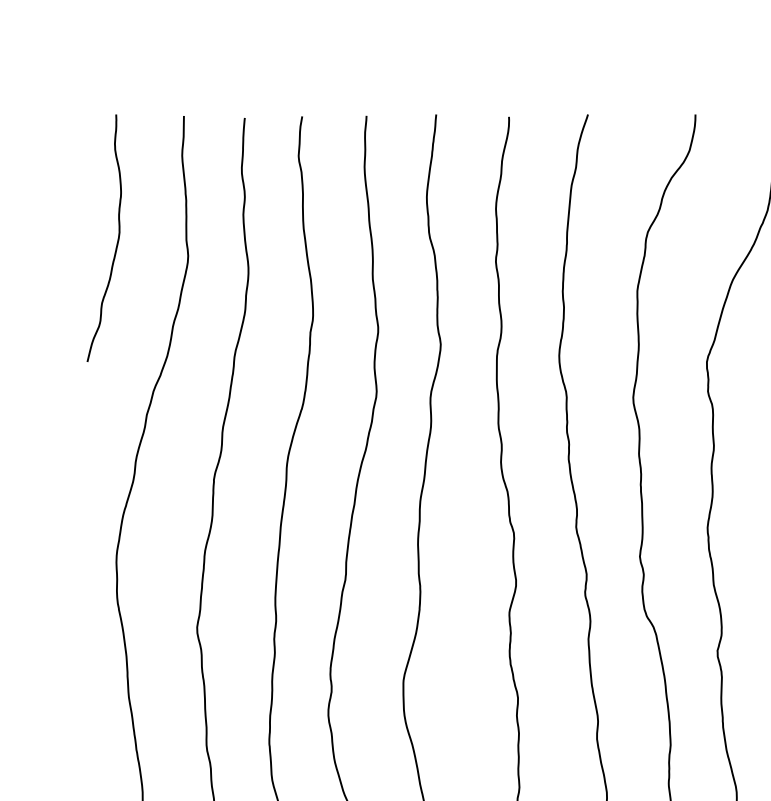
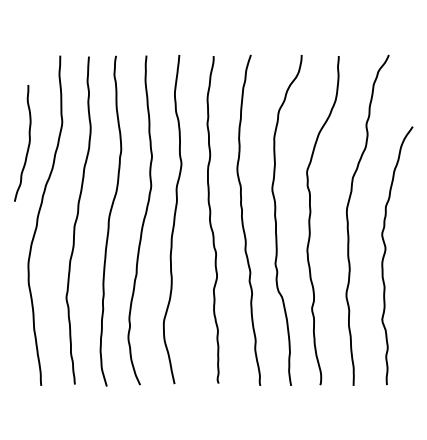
curve: (116, 238) -> (28, 143), moved

